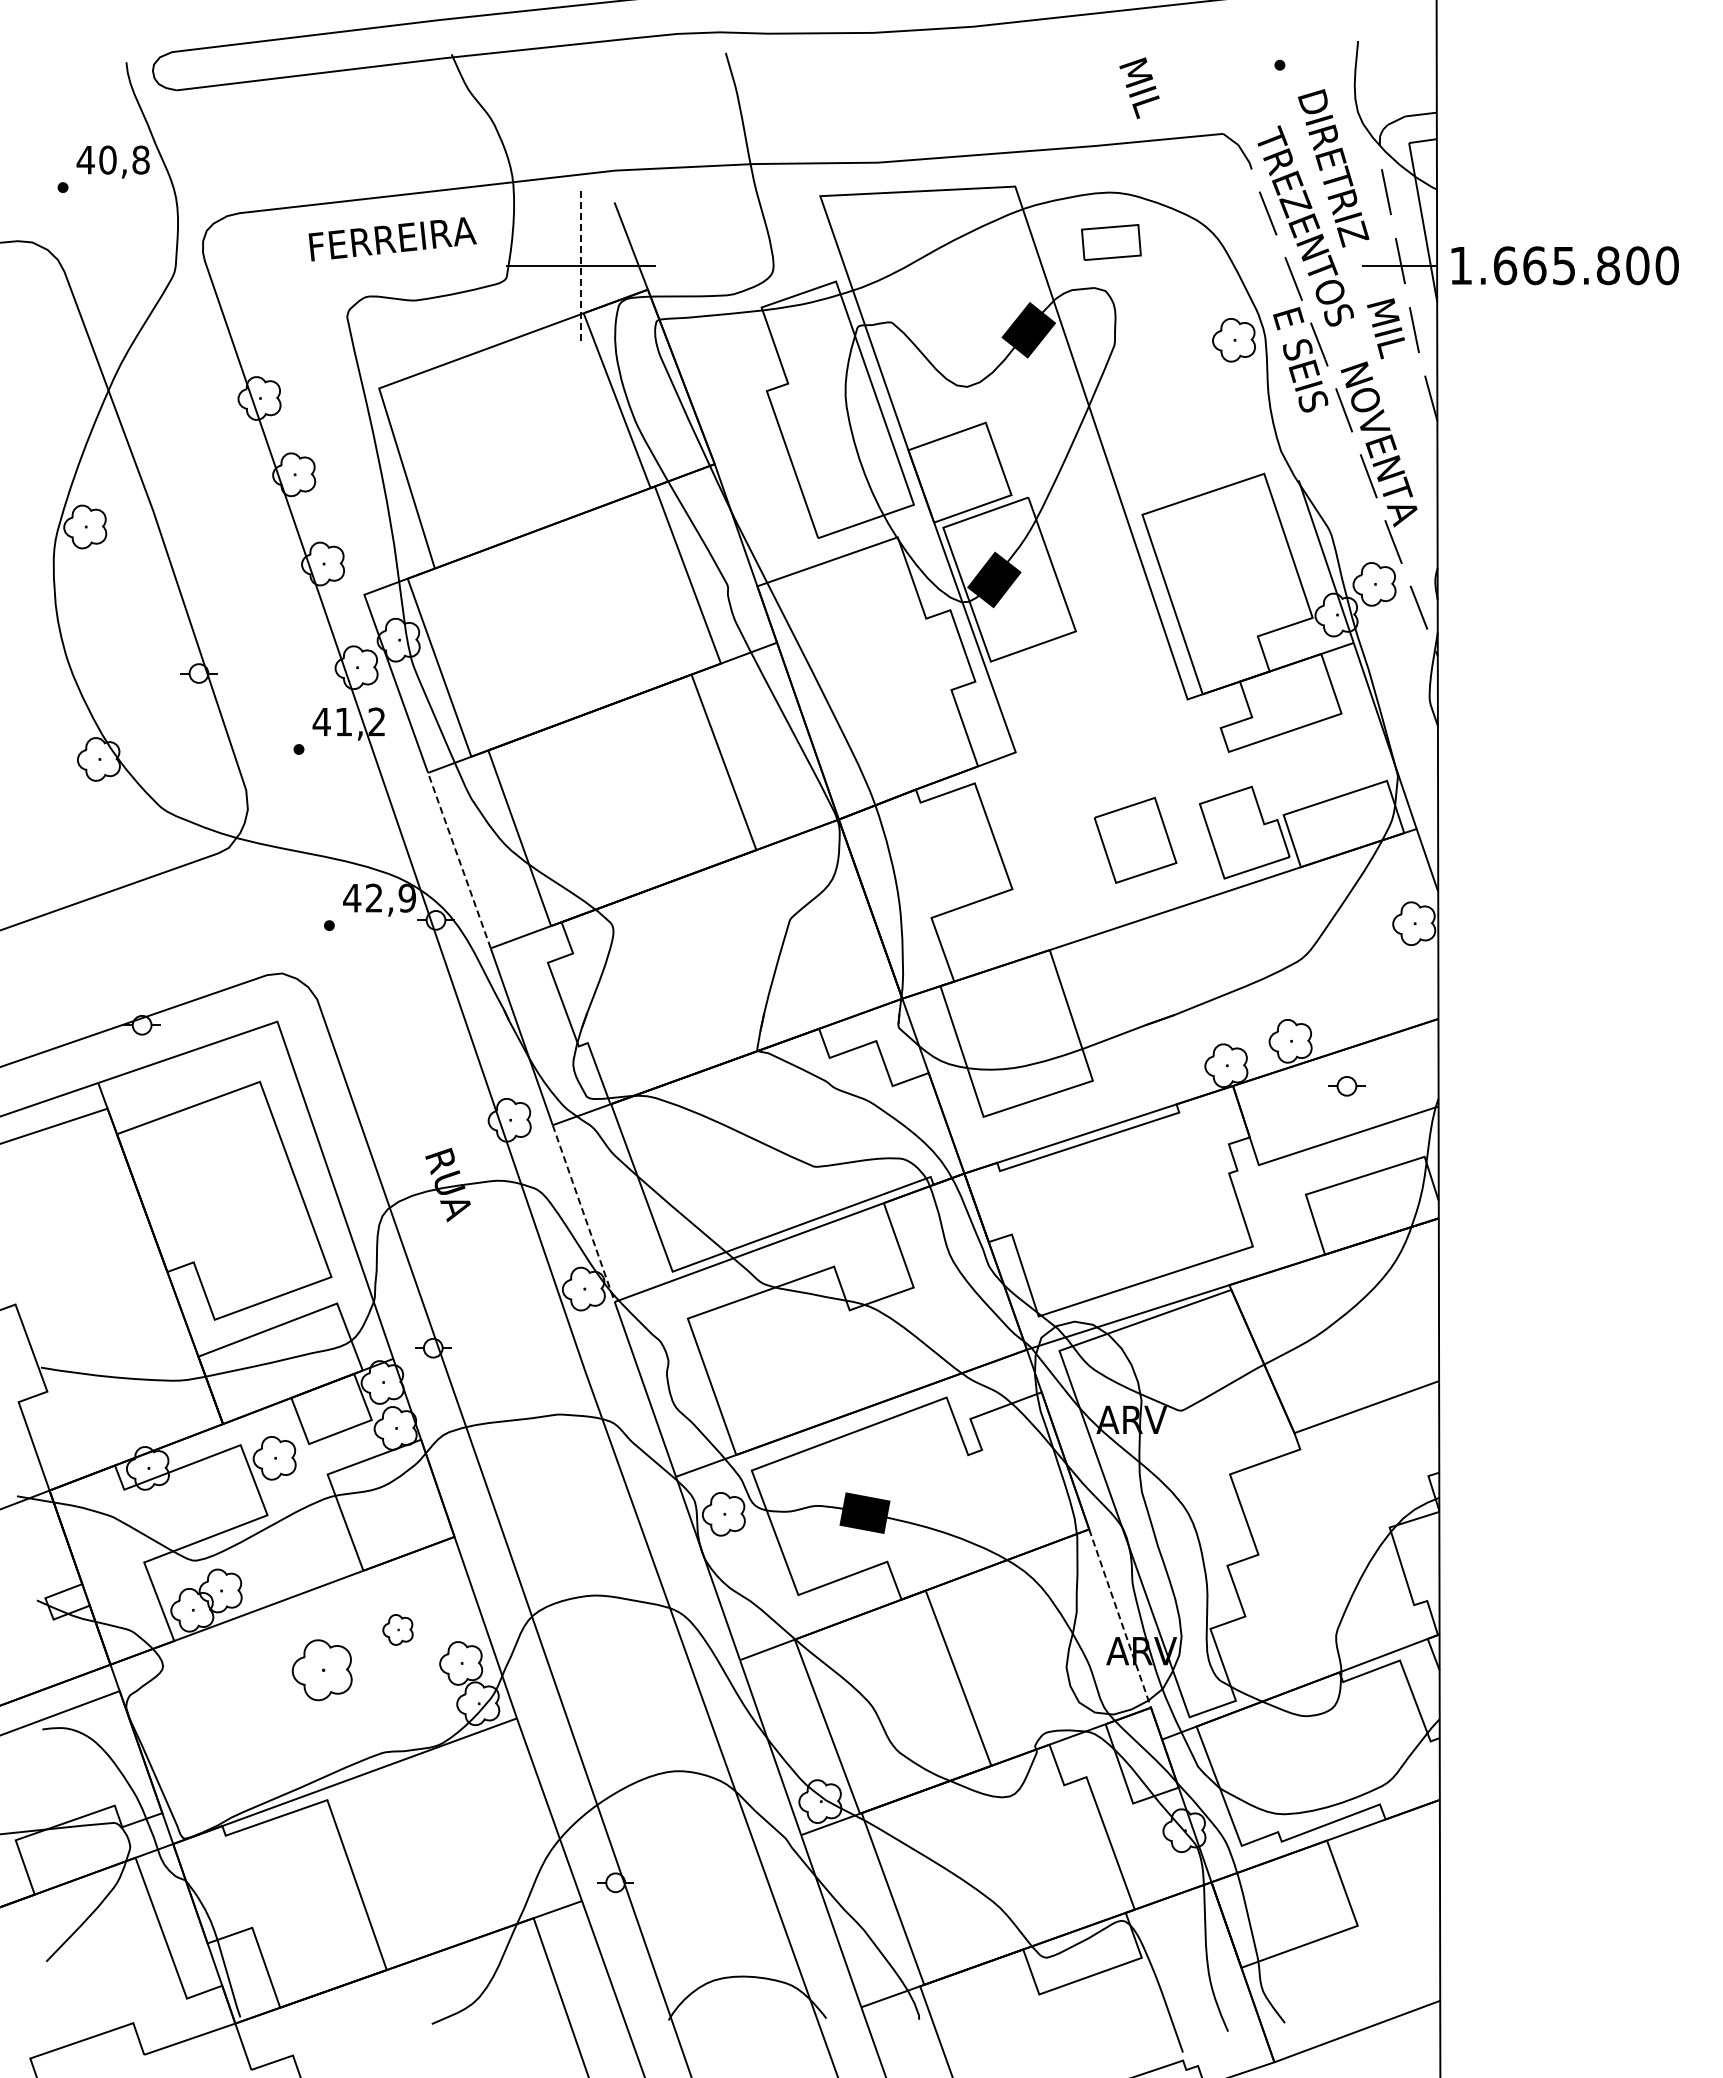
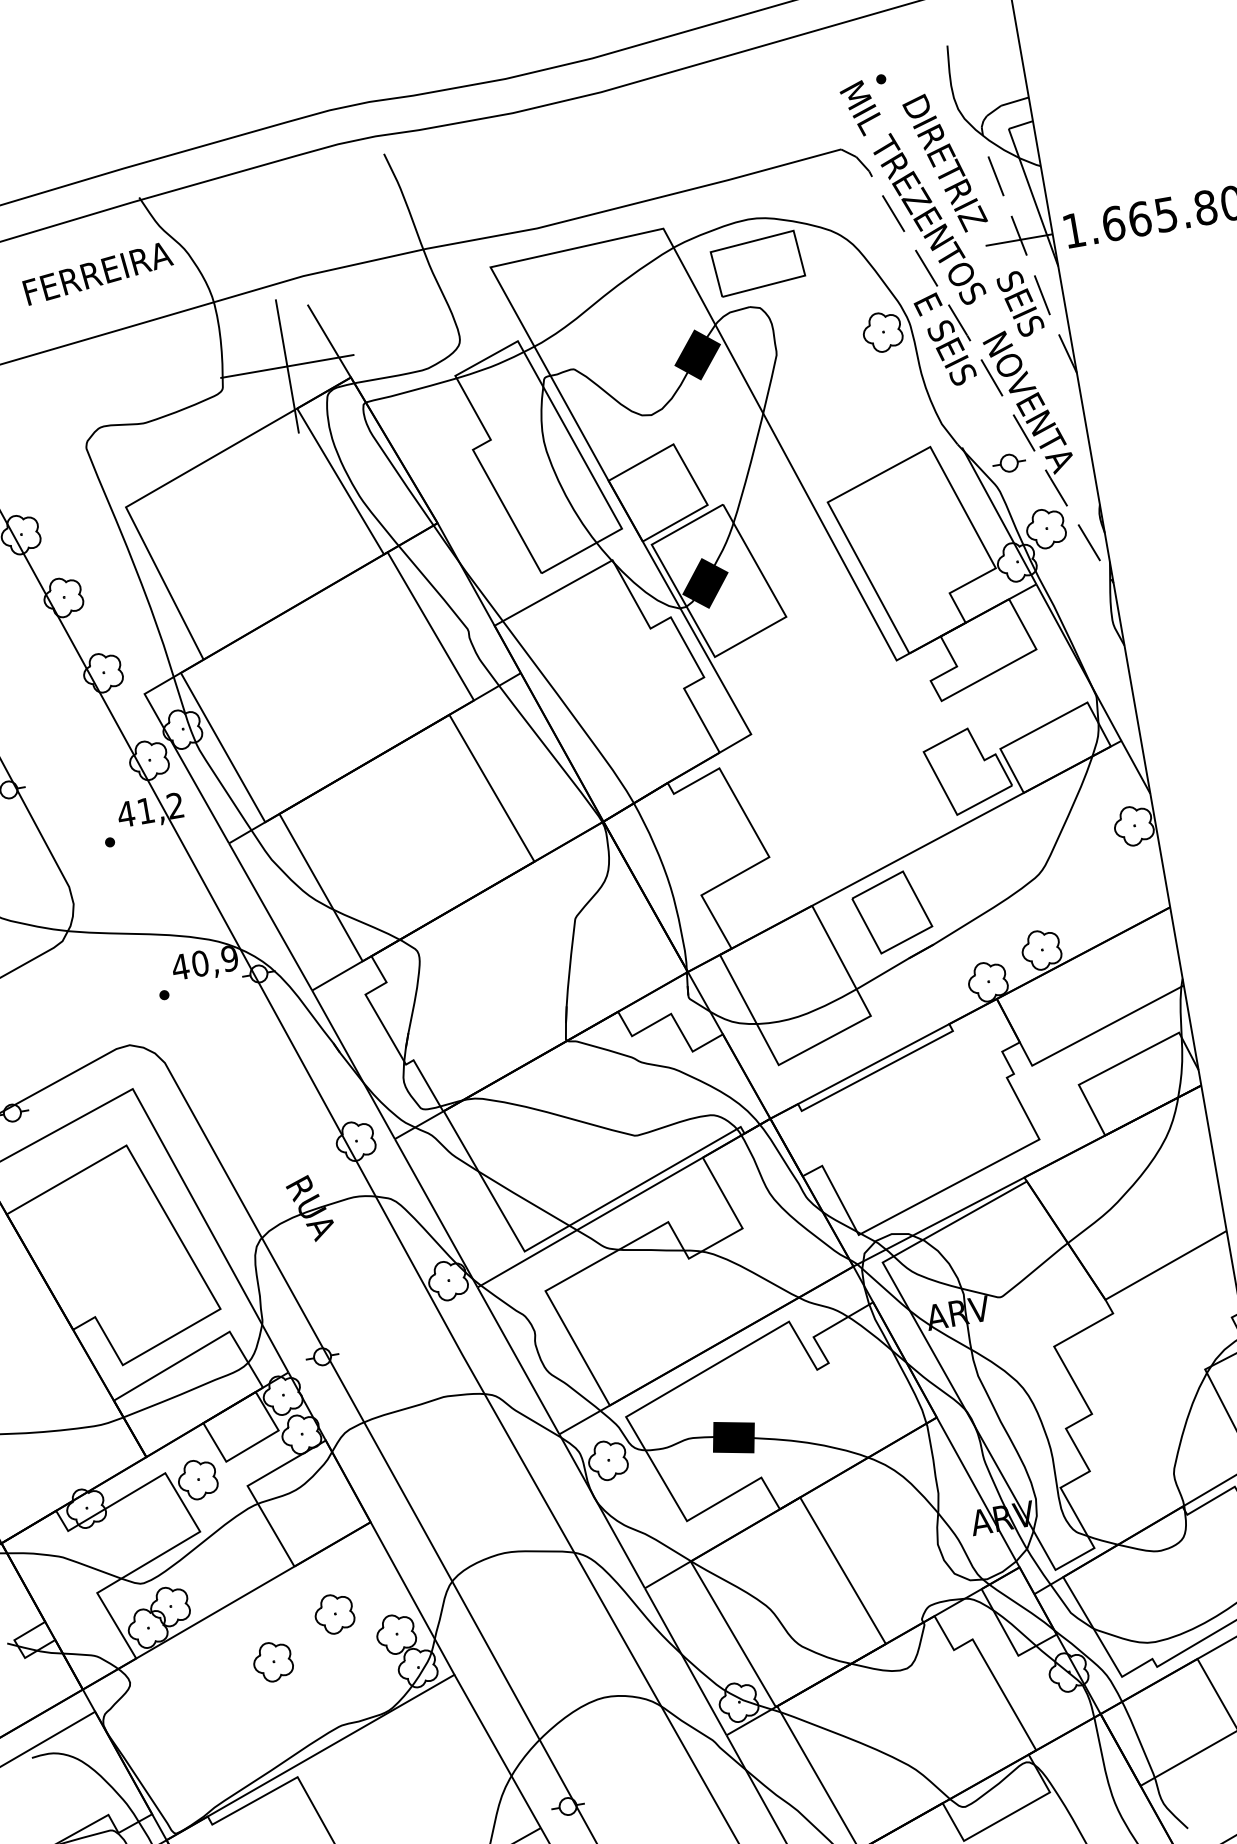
text: (1139, 88) -> (861, 108), moved
text: (392, 239) -> (97, 273), moved
part: (1111, 242) -> (758, 263), size x1.67
line: (580, 266) -> (287, 367), dashed -> solid
text: (1388, 335) -> (1020, 304), MIL -> SEIS
part: (1135, 839) -> (892, 911), moved
line: (459, 860) -> (270, 916), dashed -> solid
text: (374, 897) -> (200, 963), 42,9 -> 40,9
part: (1346, 1086) -> (1008, 463), moved
line: (583, 1213) -> (436, 1213), dashed -> solid
line: (1120, 1619) -> (978, 1493), dashed -> solid
part: (397, 1629) -> (333, 1613), size x1.43
part: (322, 1670) -> (273, 1662), size x0.71

